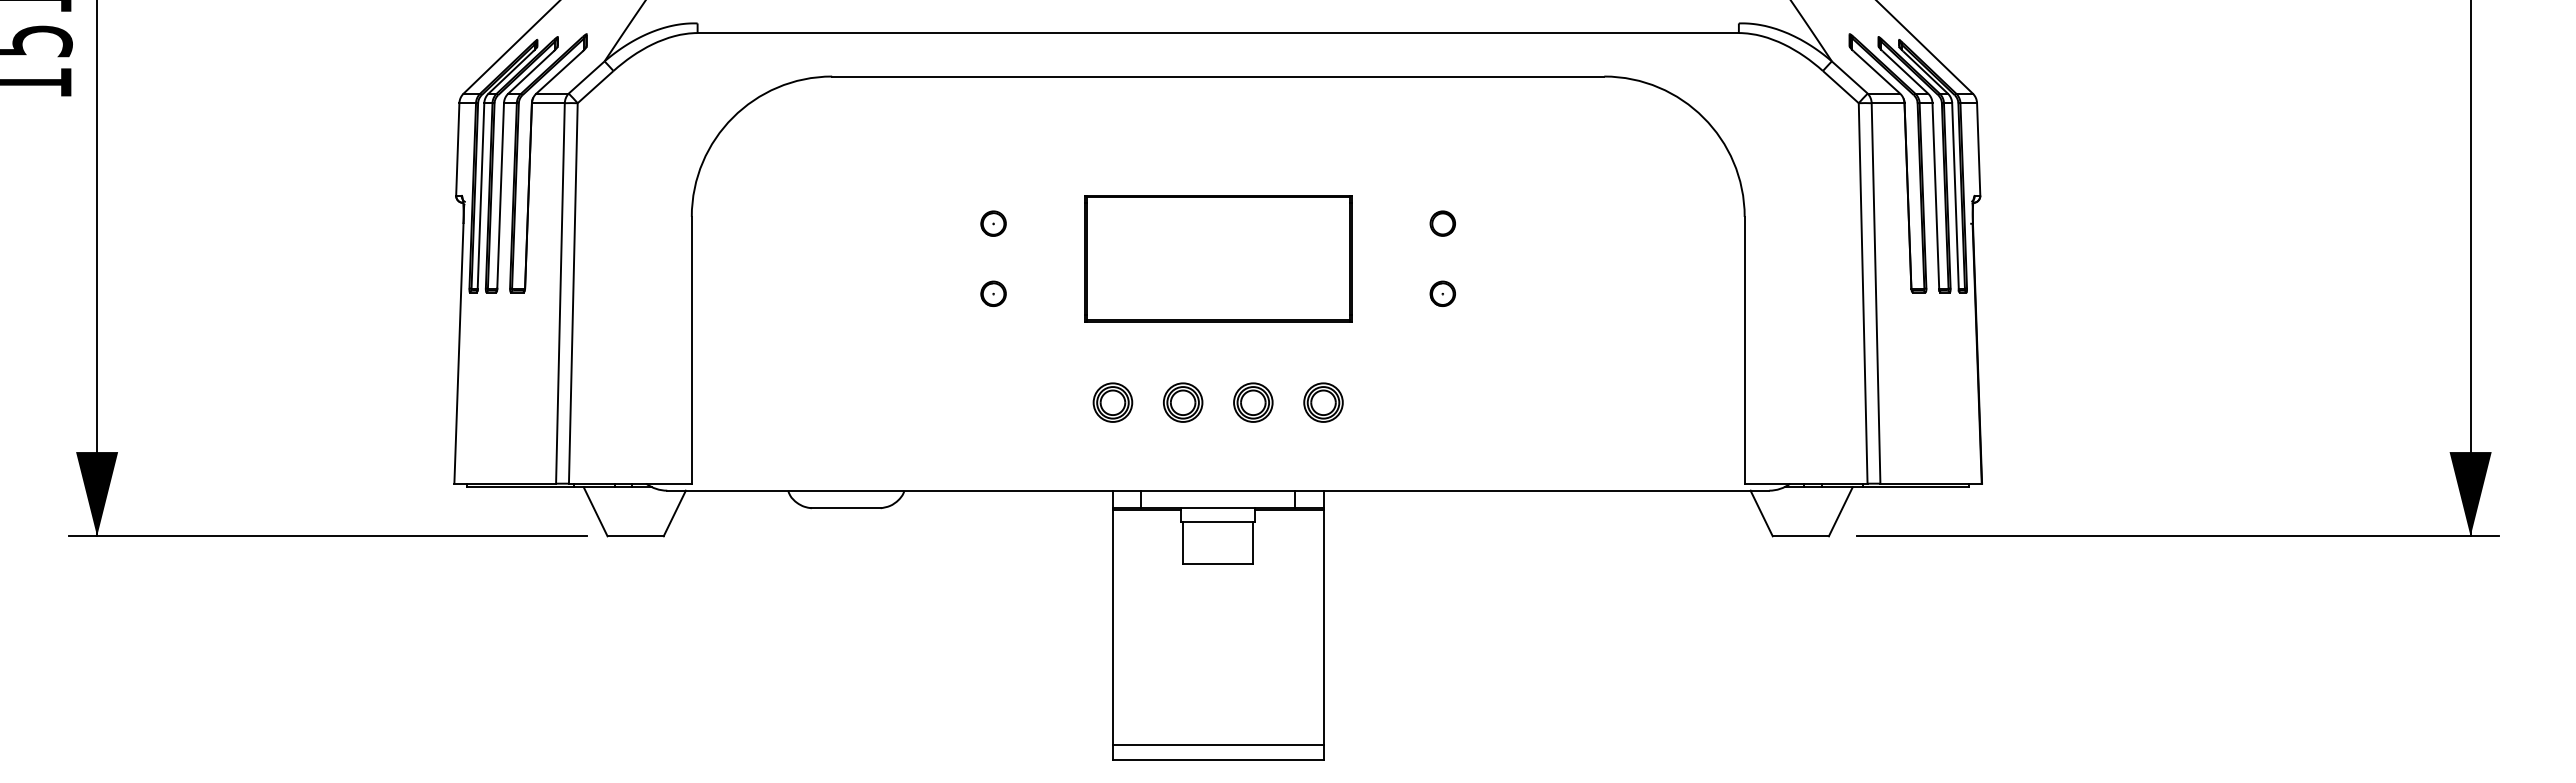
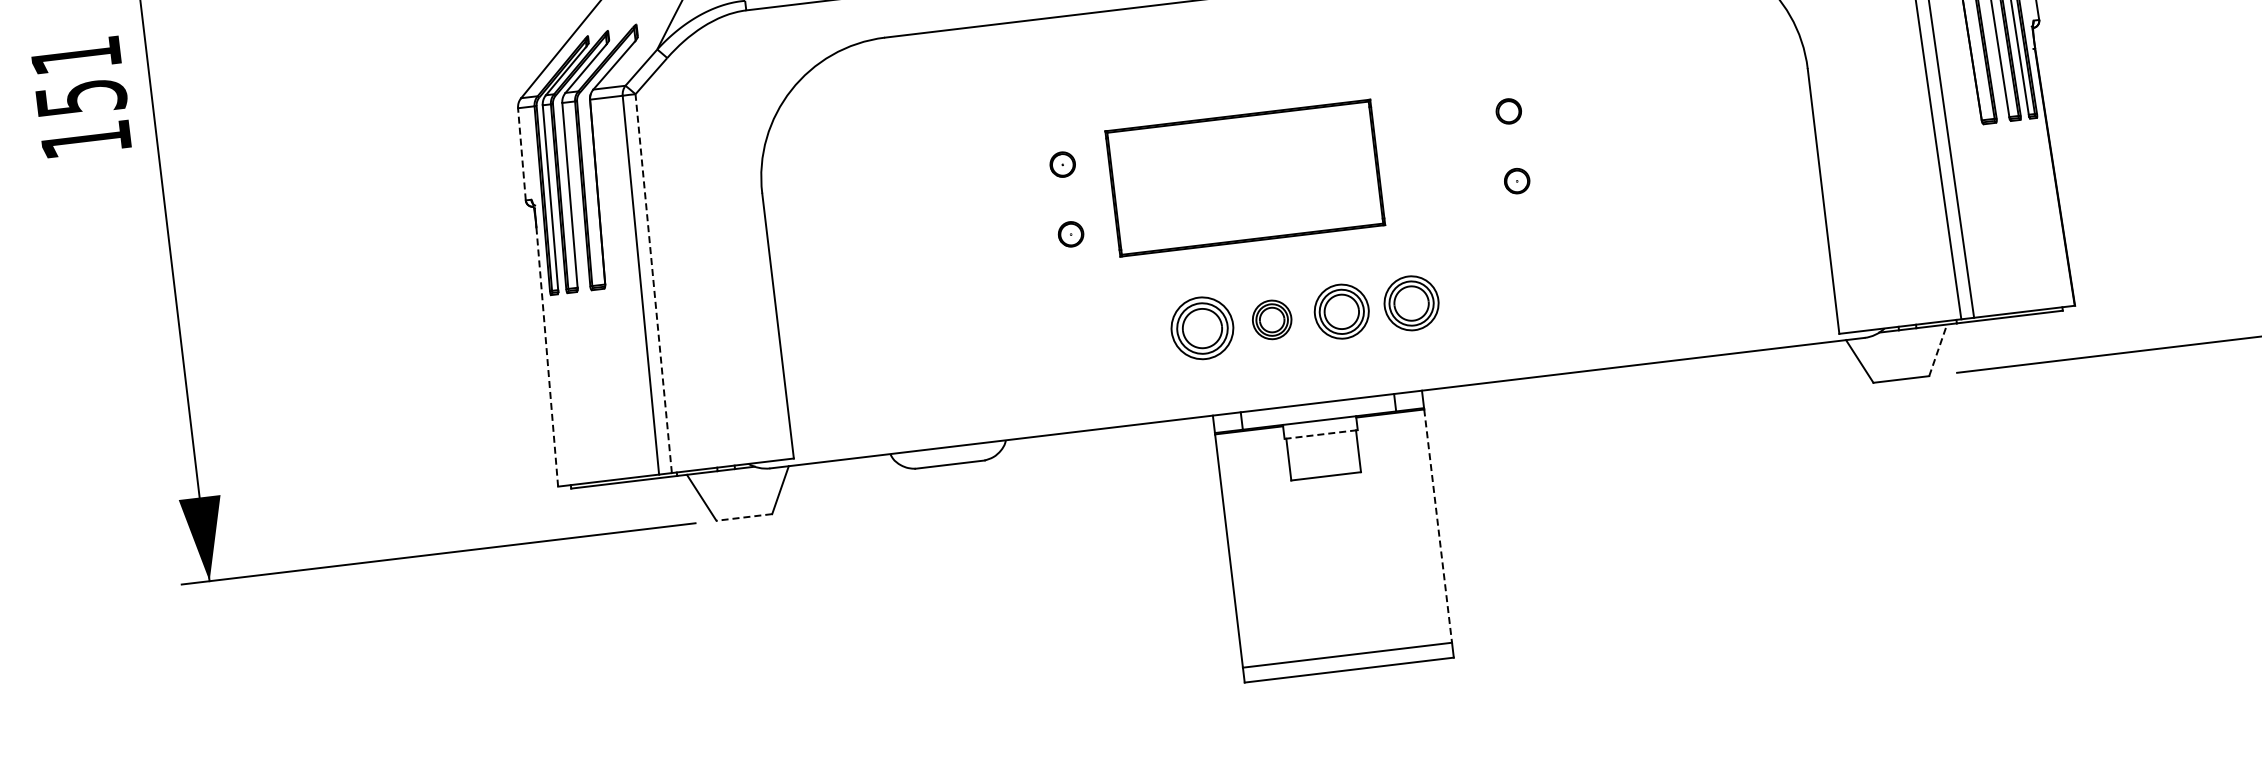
line: (457, 148) -> (521, 153), solid -> dashed
part: (1218, 258) -> (1245, 177), moved
line: (573, 292) -> (653, 282), solid -> dashed
line: (458, 353) -> (546, 356), solid -> dashed
part: (1112, 402) -> (1201, 328), size x1.6
part: (1253, 402) -> (1342, 311), size x1.4
part: (1323, 402) -> (1411, 303), size x1.4
line: (1841, 511) -> (1938, 350), solid -> dashed
line: (1218, 522) -> (1321, 434), solid -> dashed
line: (635, 536) -> (744, 517), solid -> dashed
line: (1323, 627) -> (1438, 526), solid -> dashed

